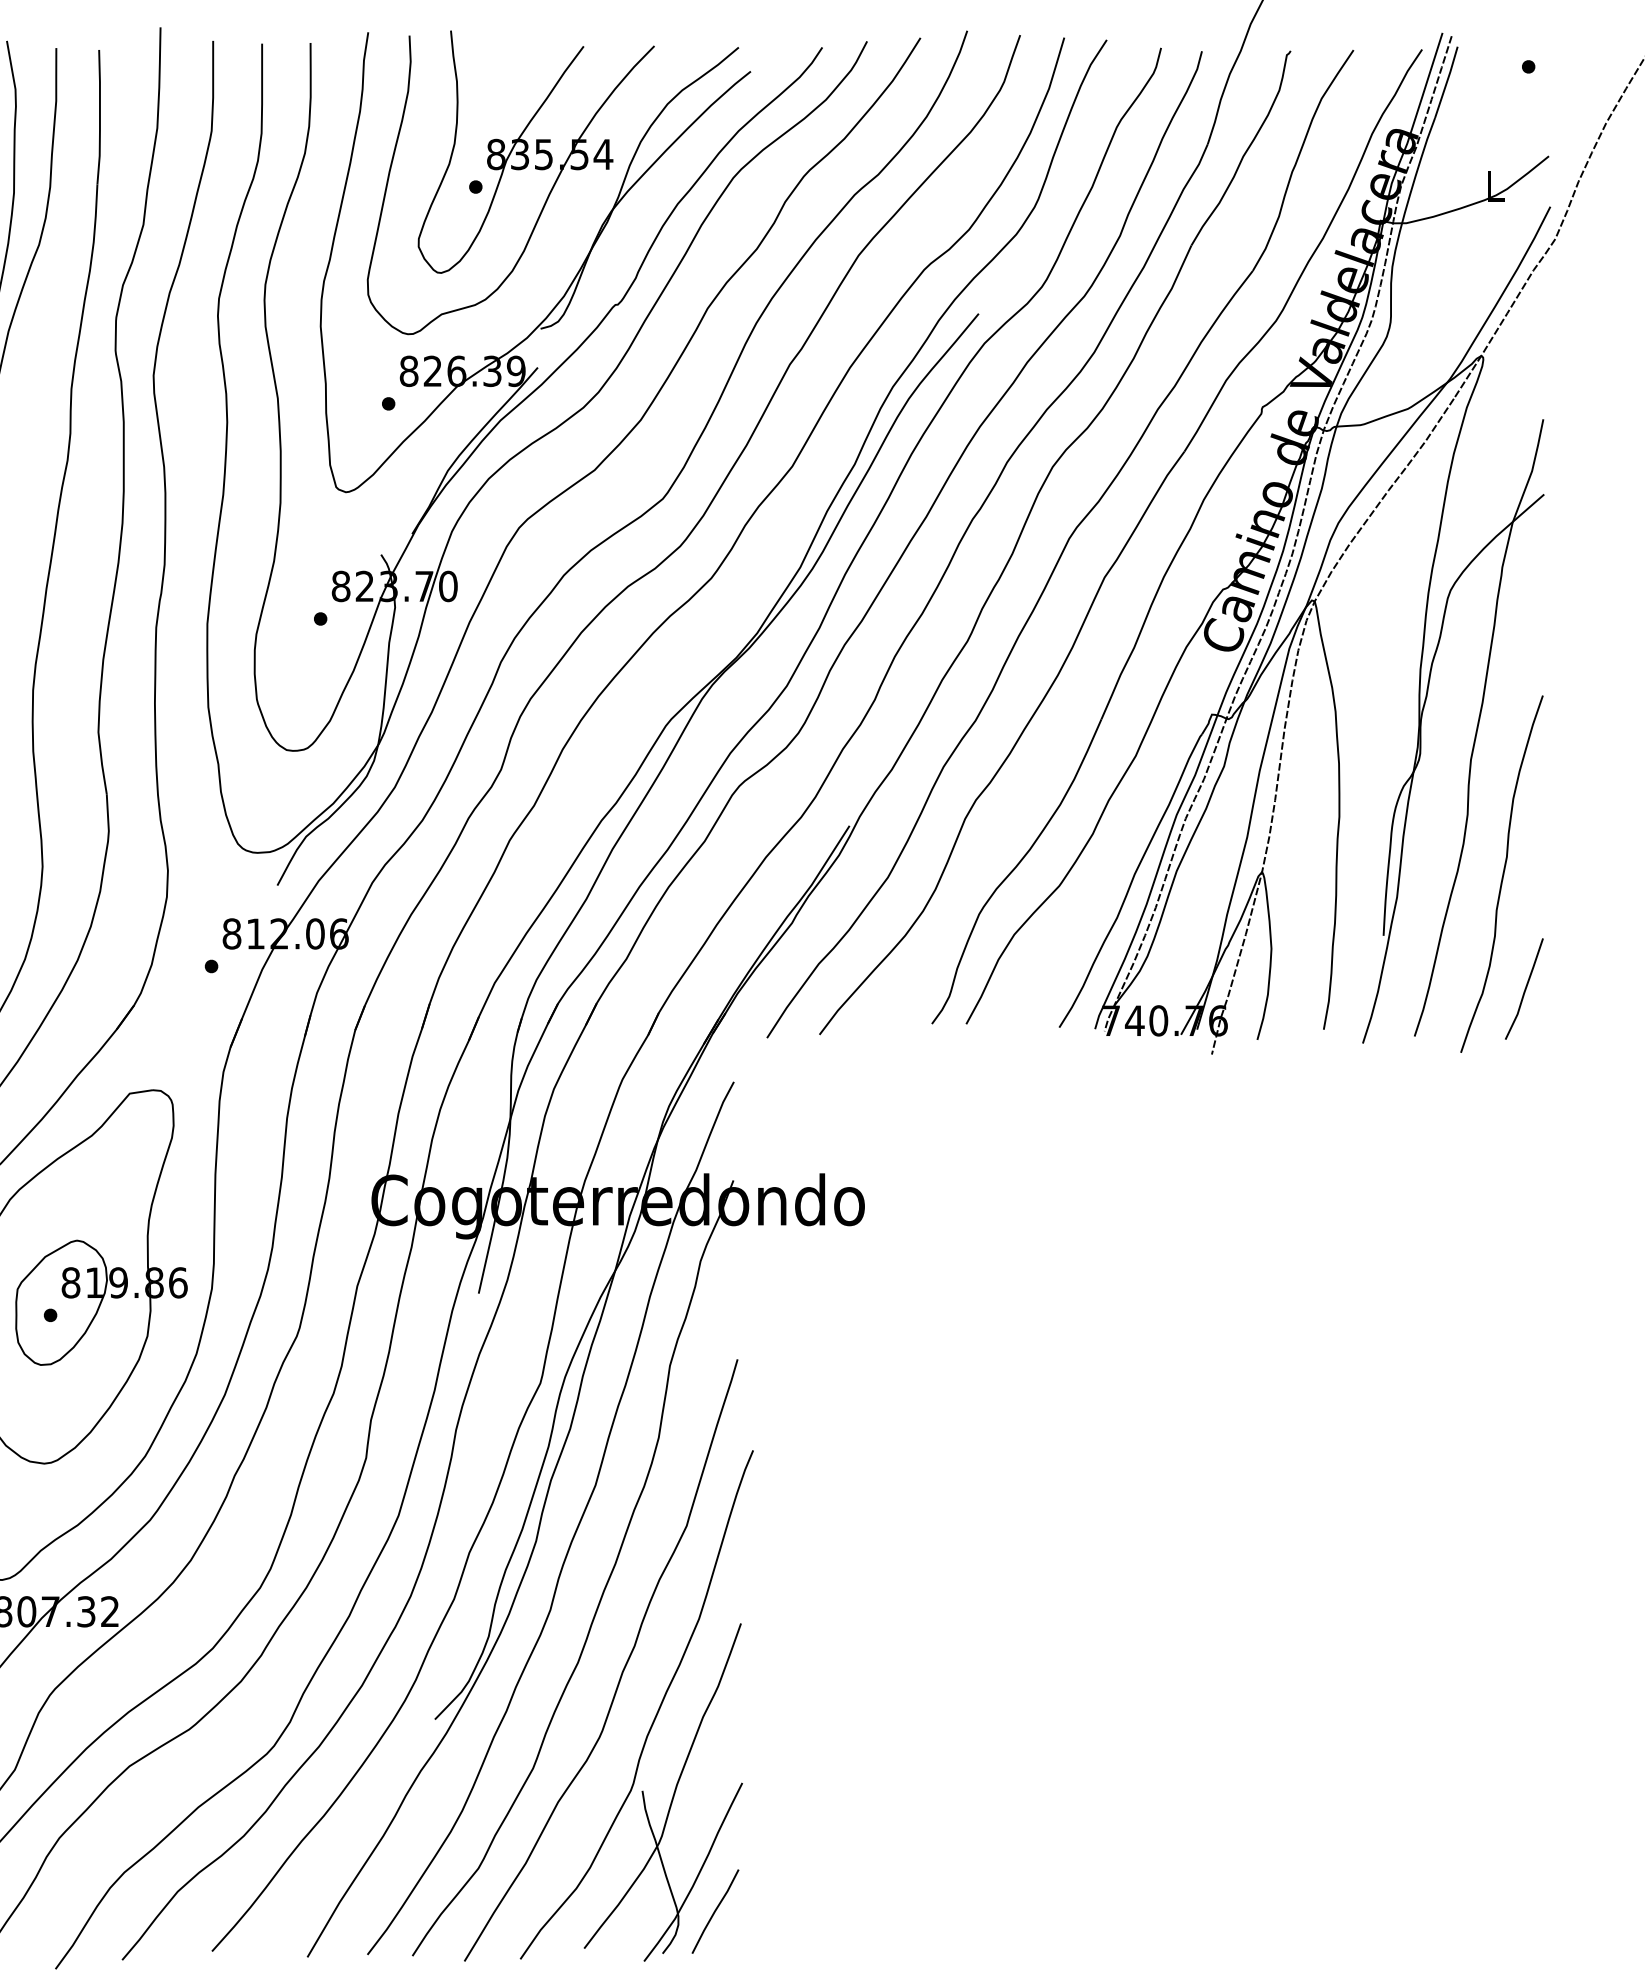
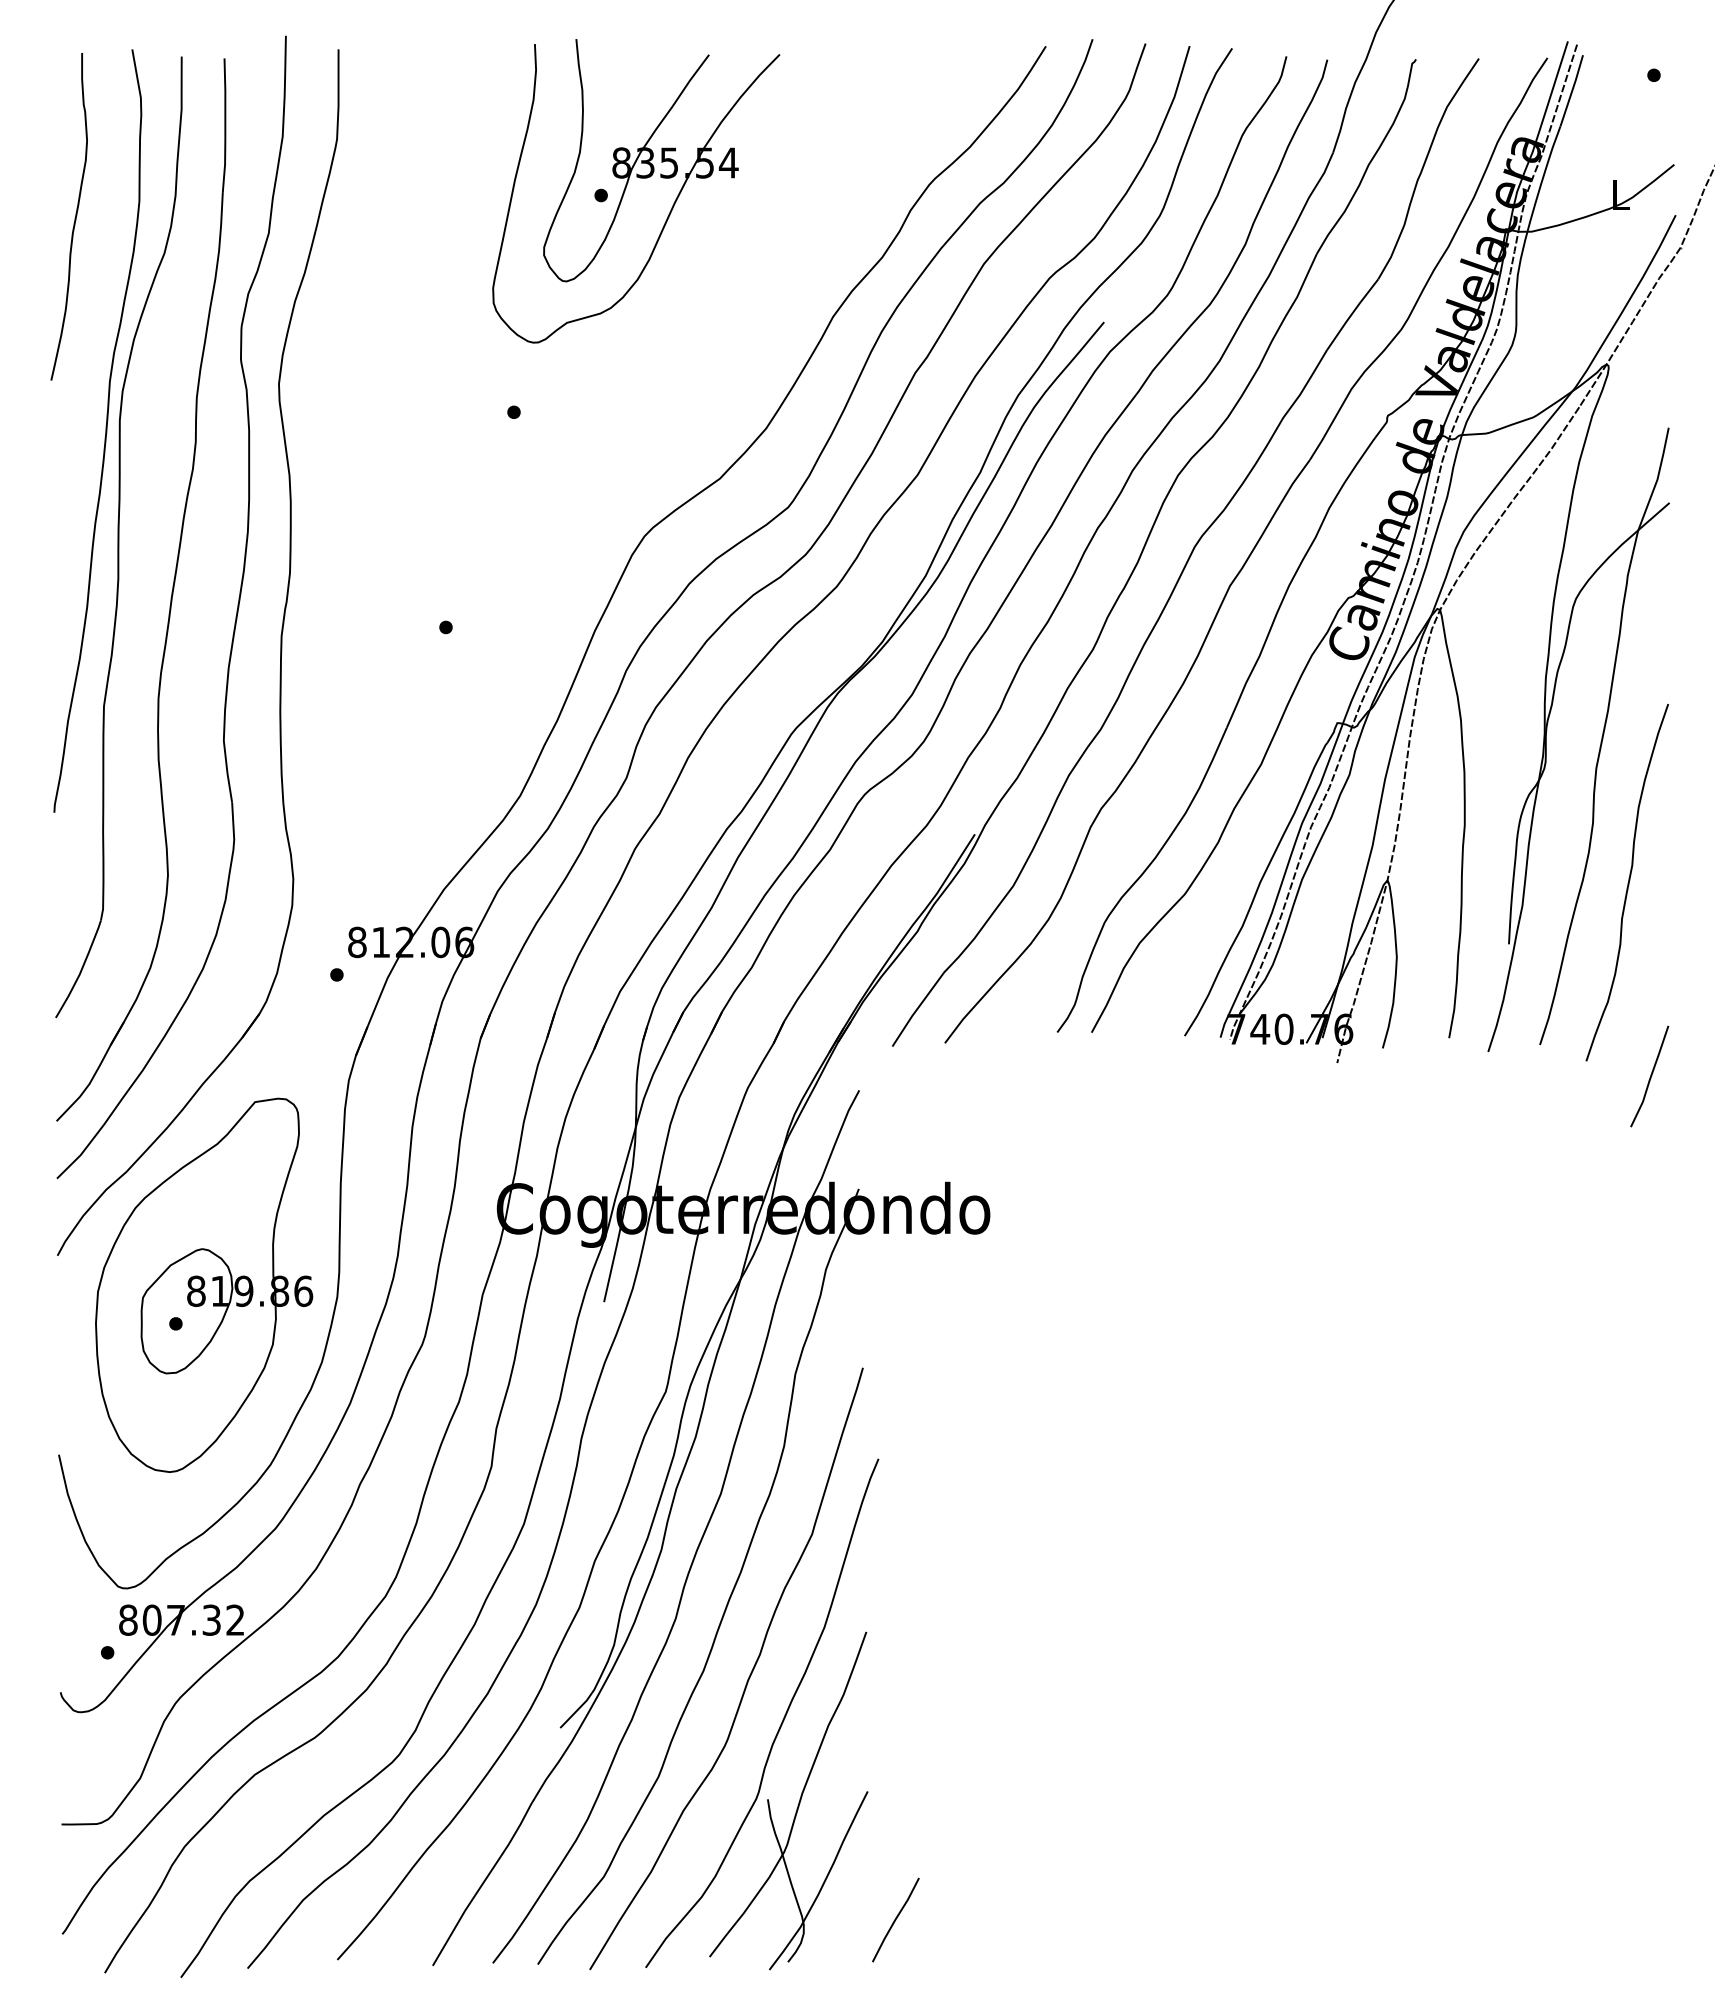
part: (528, 448) -> (653, 456), removed
line: (1525, 989) -> (1650, 1076), moved
line: (715, 1911) -> (895, 1919), moved

